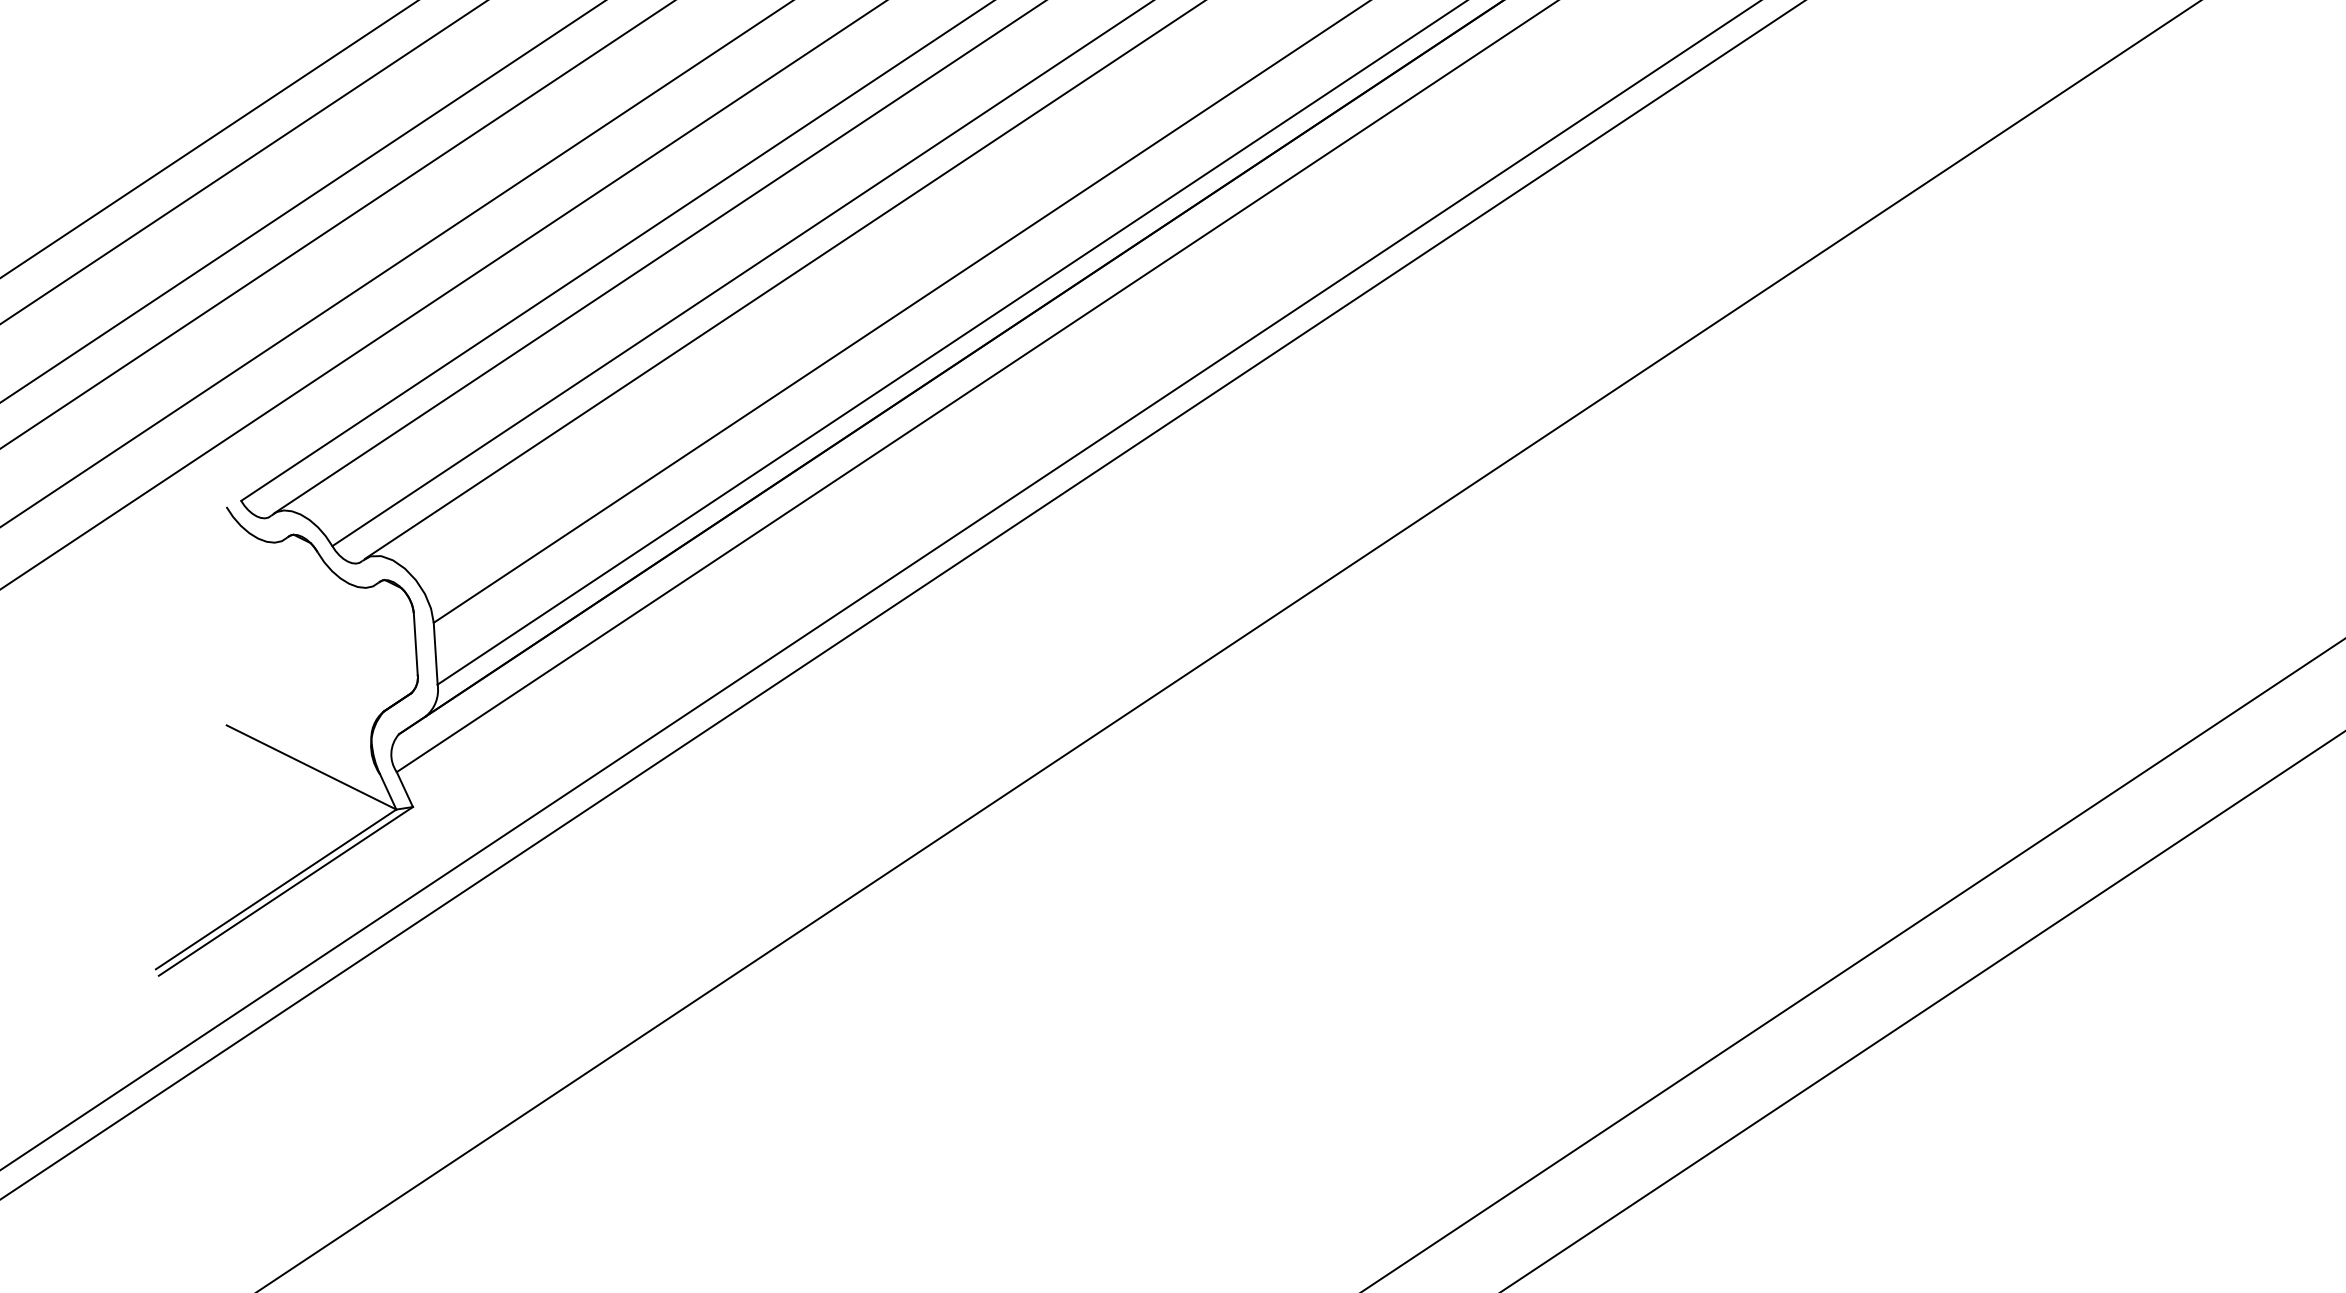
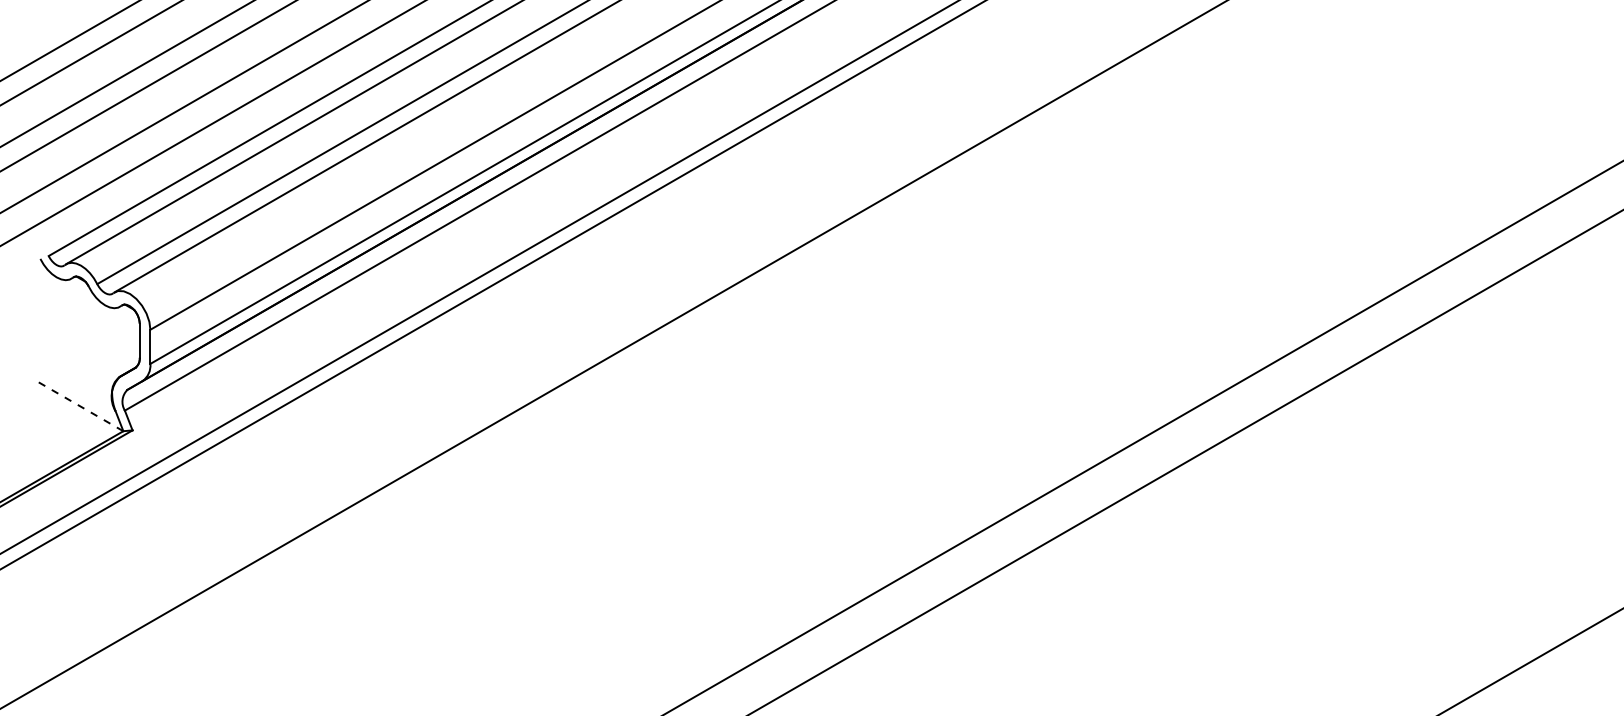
line: (310, 766) -> (77, 404), solid -> dashed

